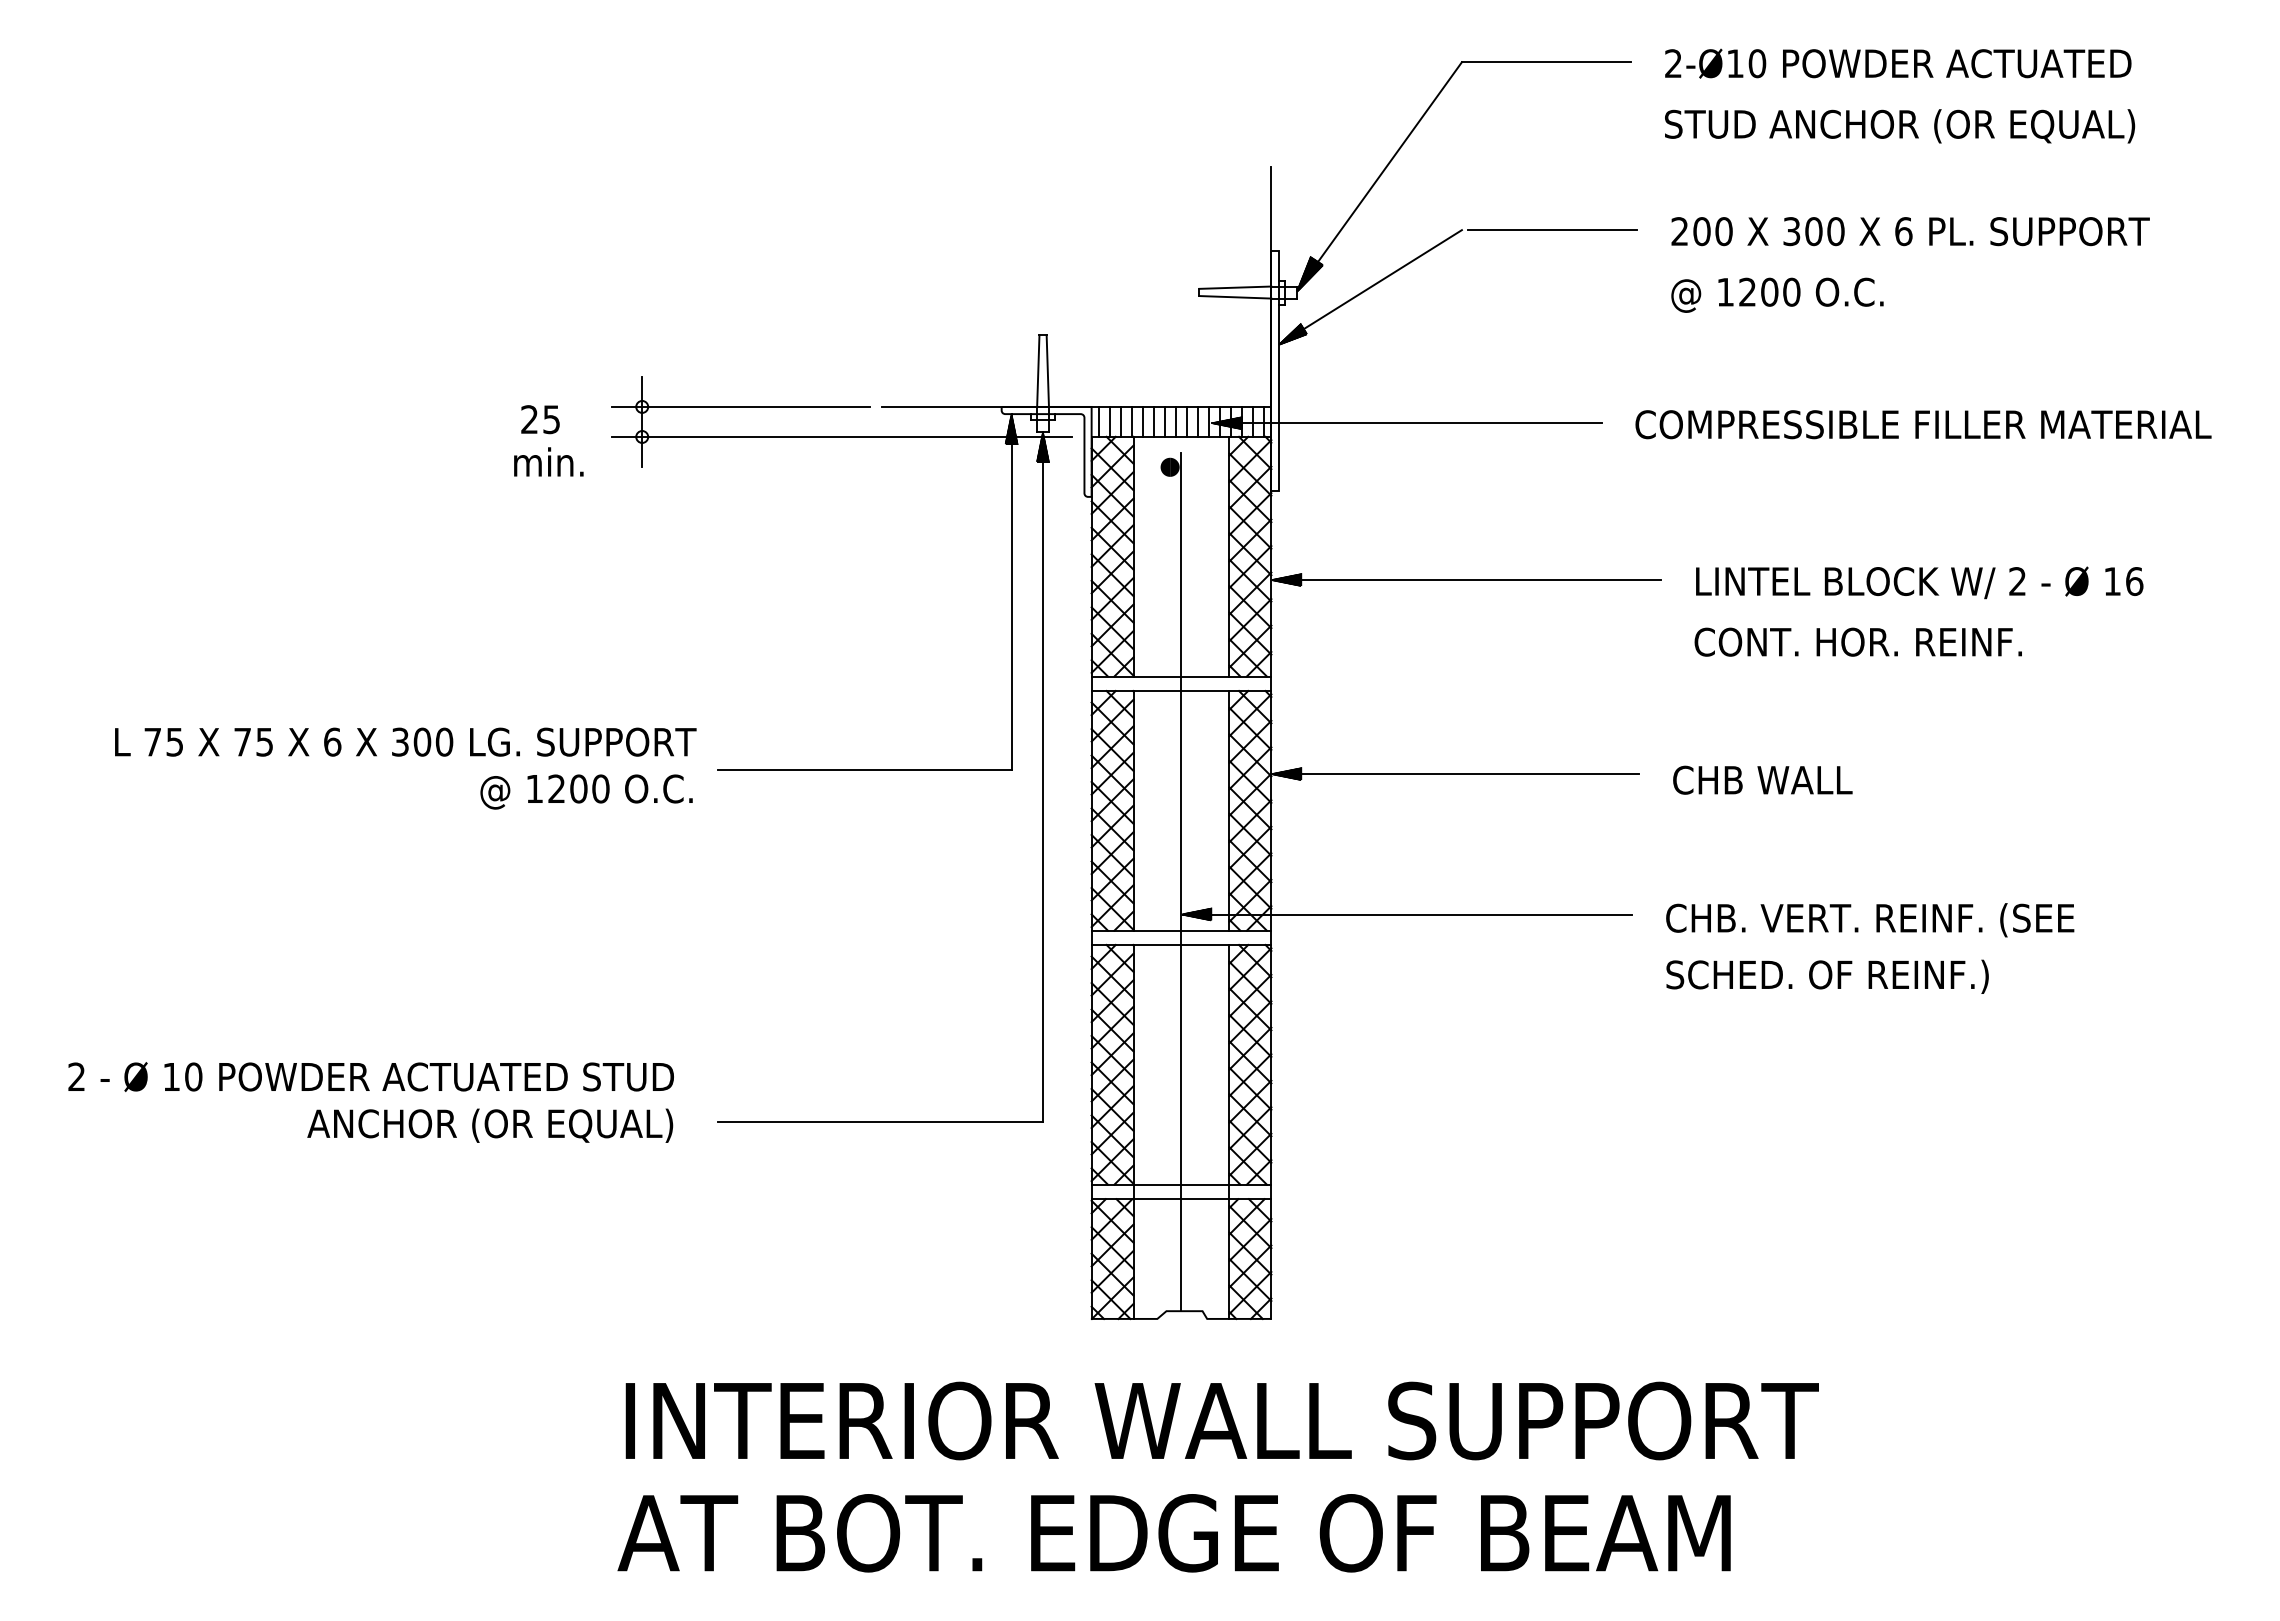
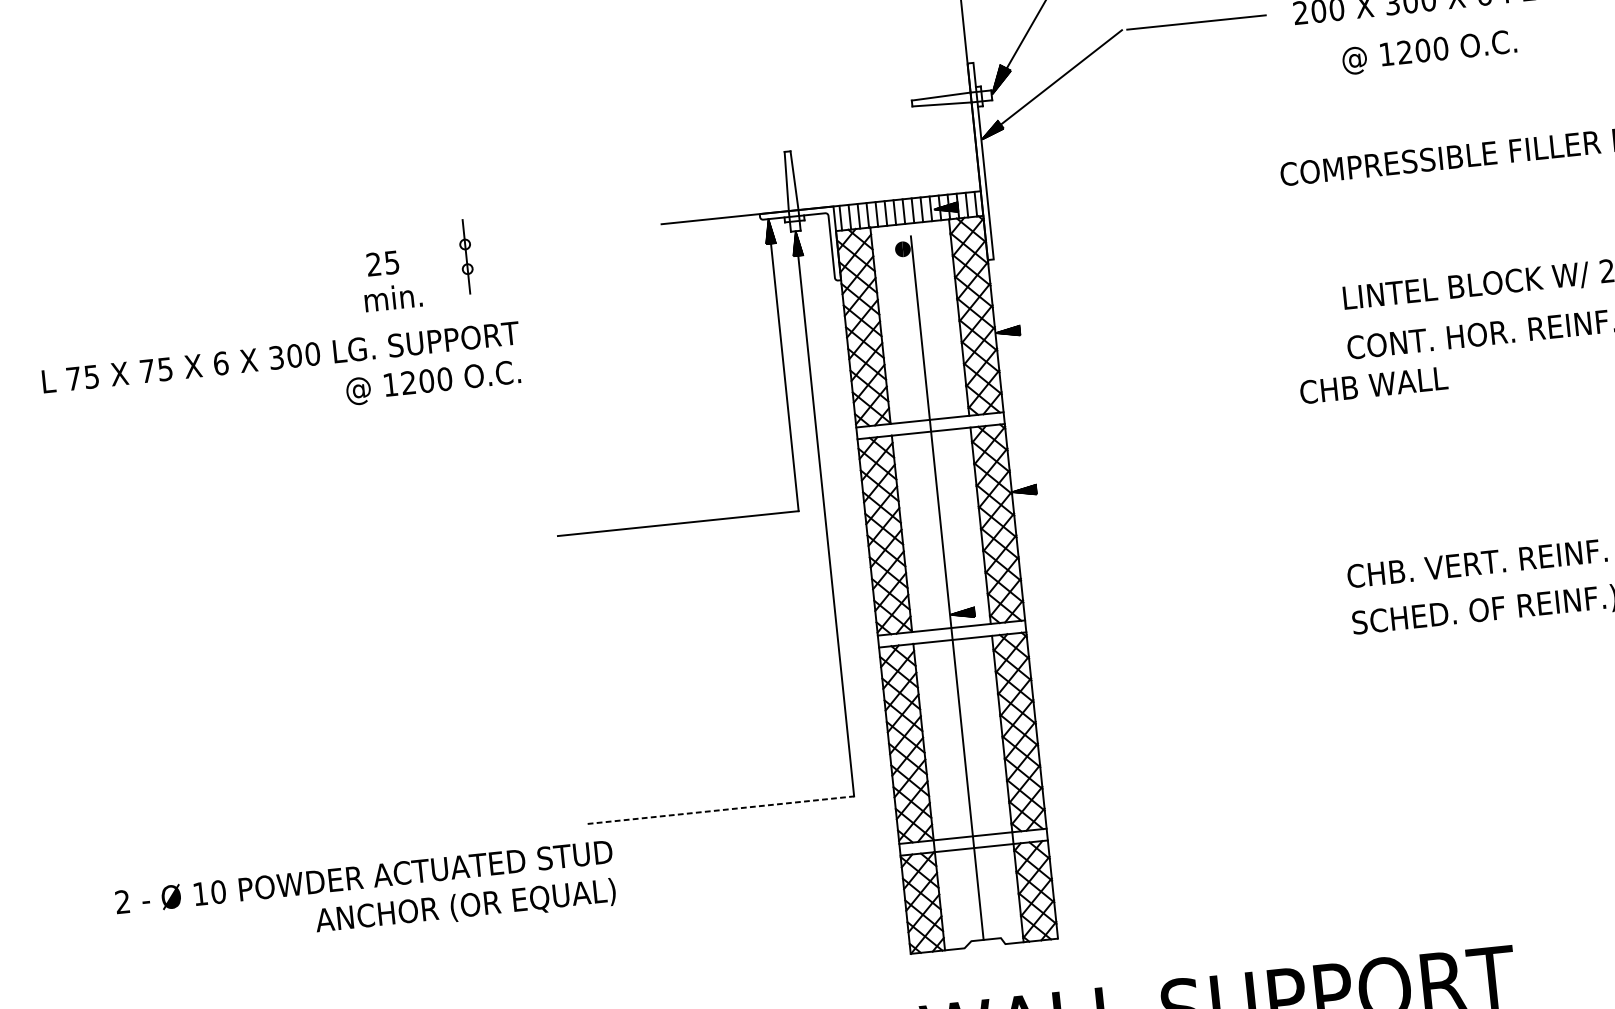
text: (1777, 294) -> (1429, 51), moved
line: (740, 406) -> (545, 235), removed
line: (1406, 423) -> (1092, 193), removed
line: (842, 437) -> (631, 252), removed
line: (1480, 580) -> (1166, 315), removed
text: (405, 768) -> (283, 378), moved
line: (1459, 774) -> (1166, 476), removed
text: (1762, 779) -> (1373, 384), moved
line: (1407, 914) -> (1135, 595), removed
text: (370, 1102) -> (365, 898), moved
line: (880, 1121) -> (720, 809), solid -> dashed

